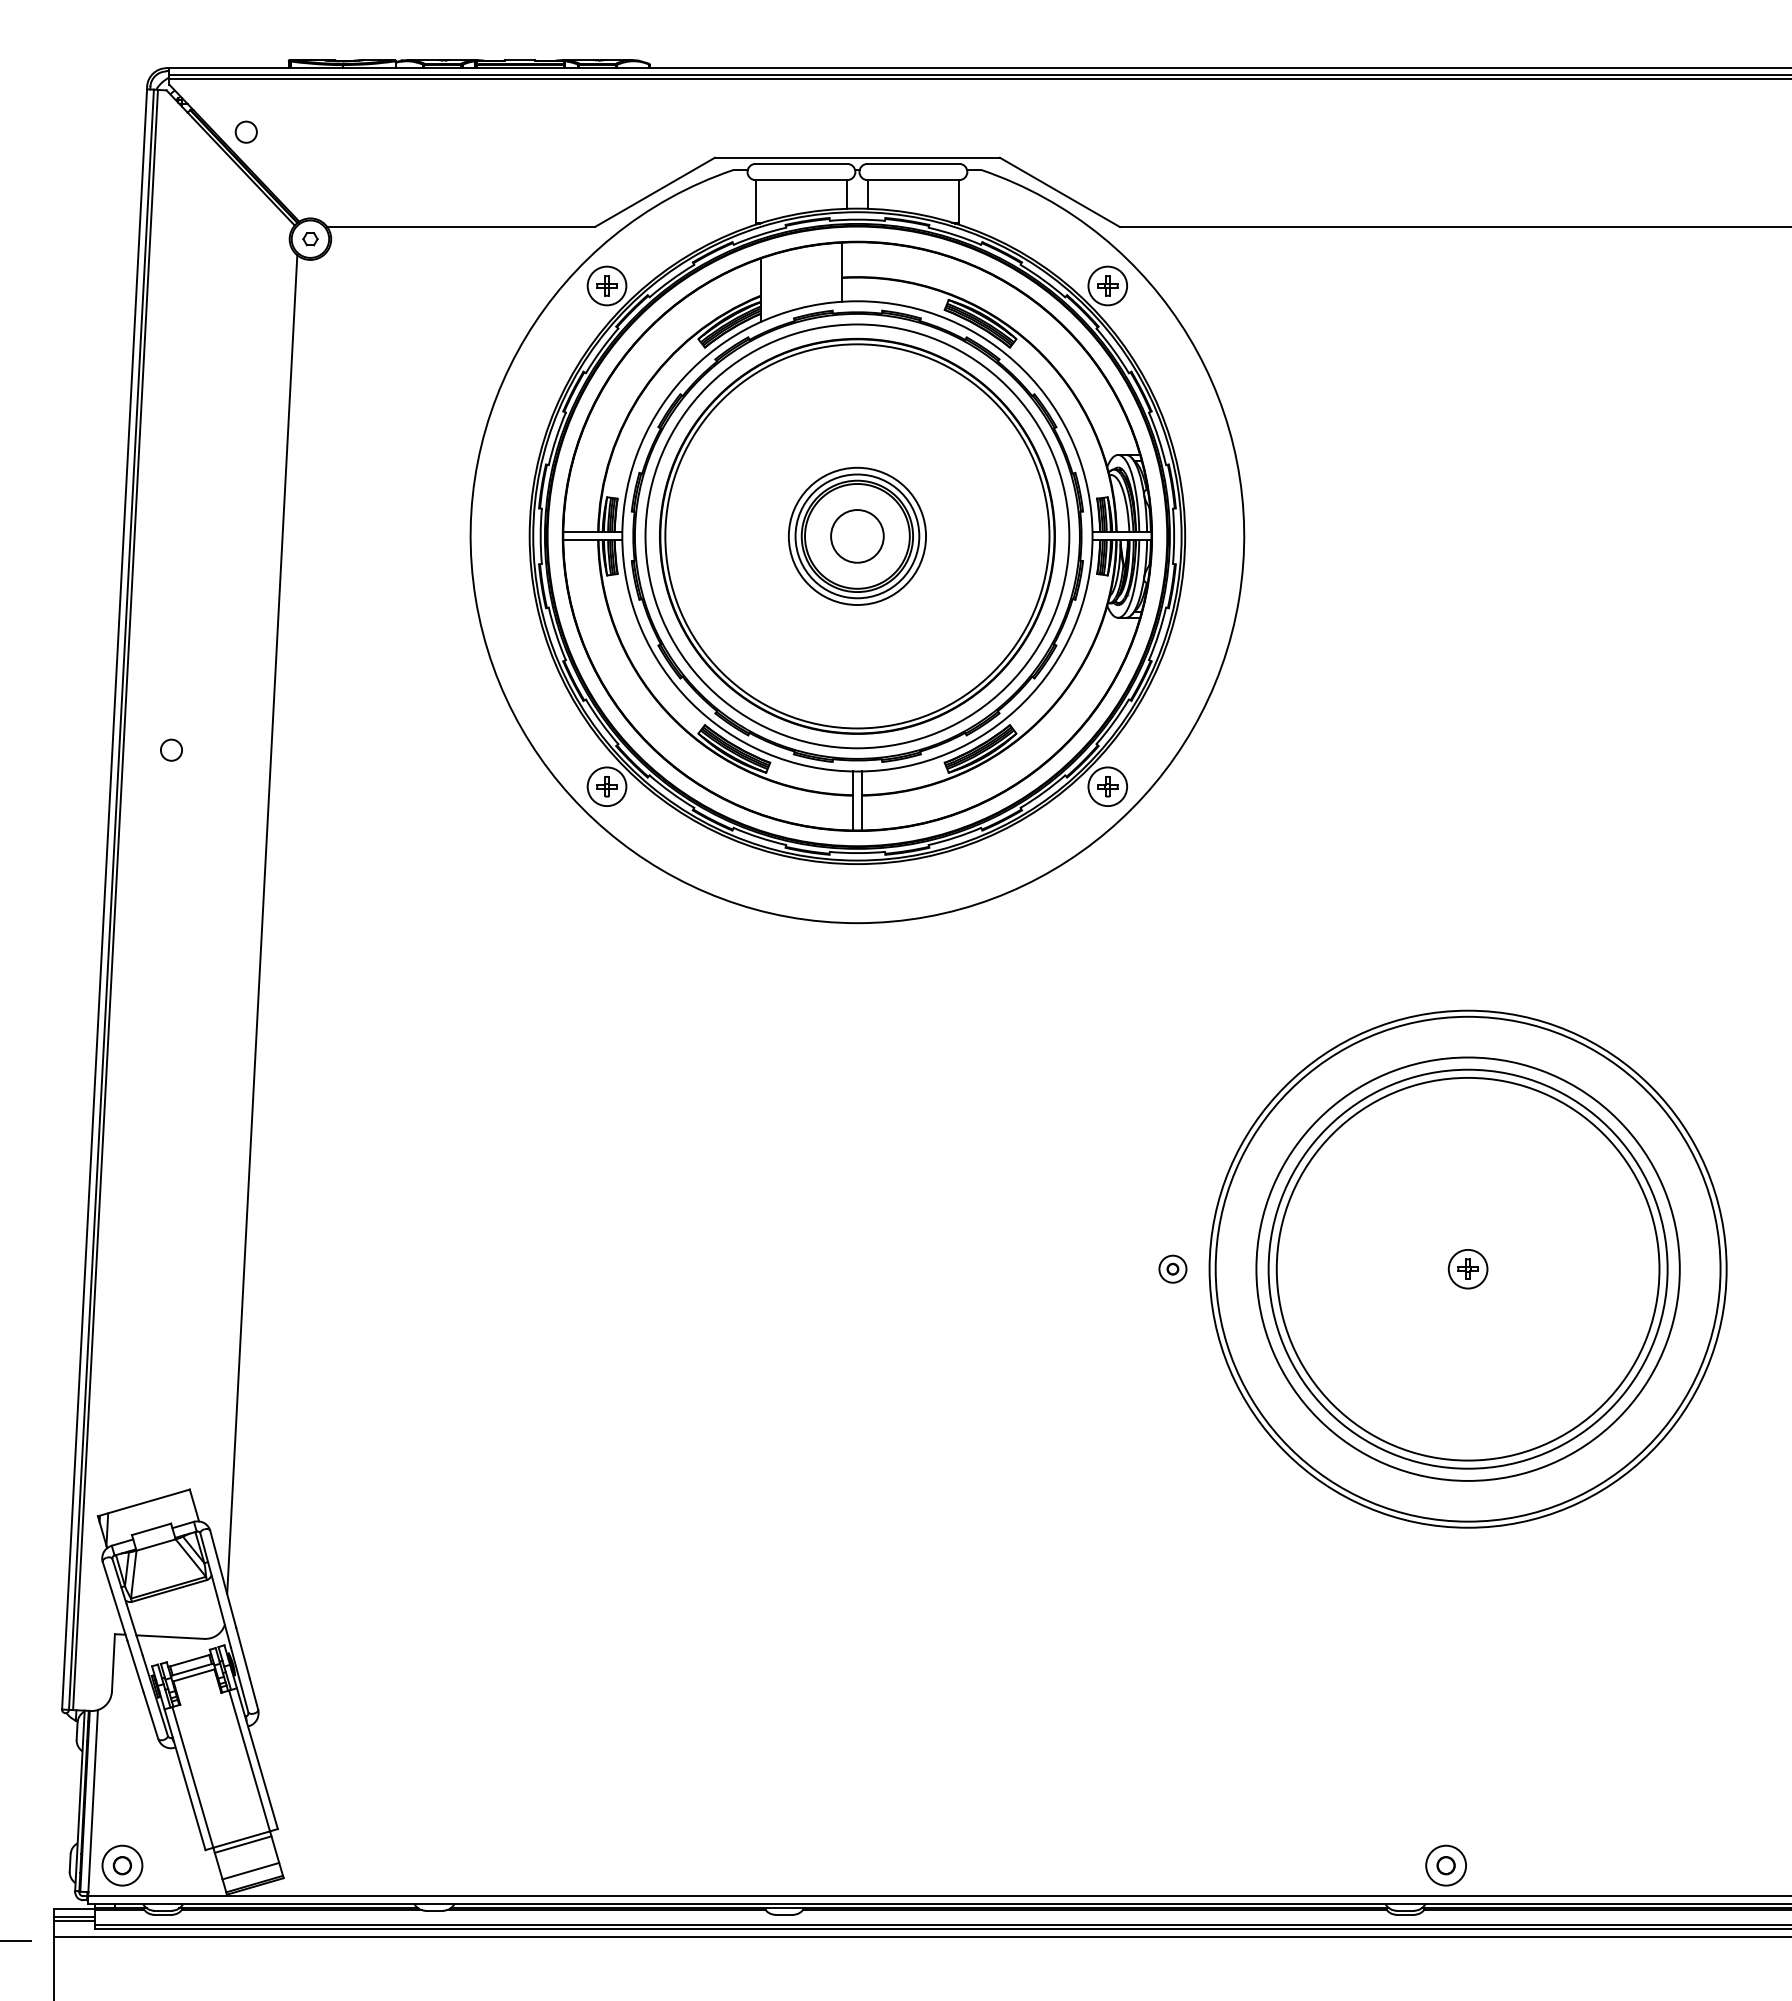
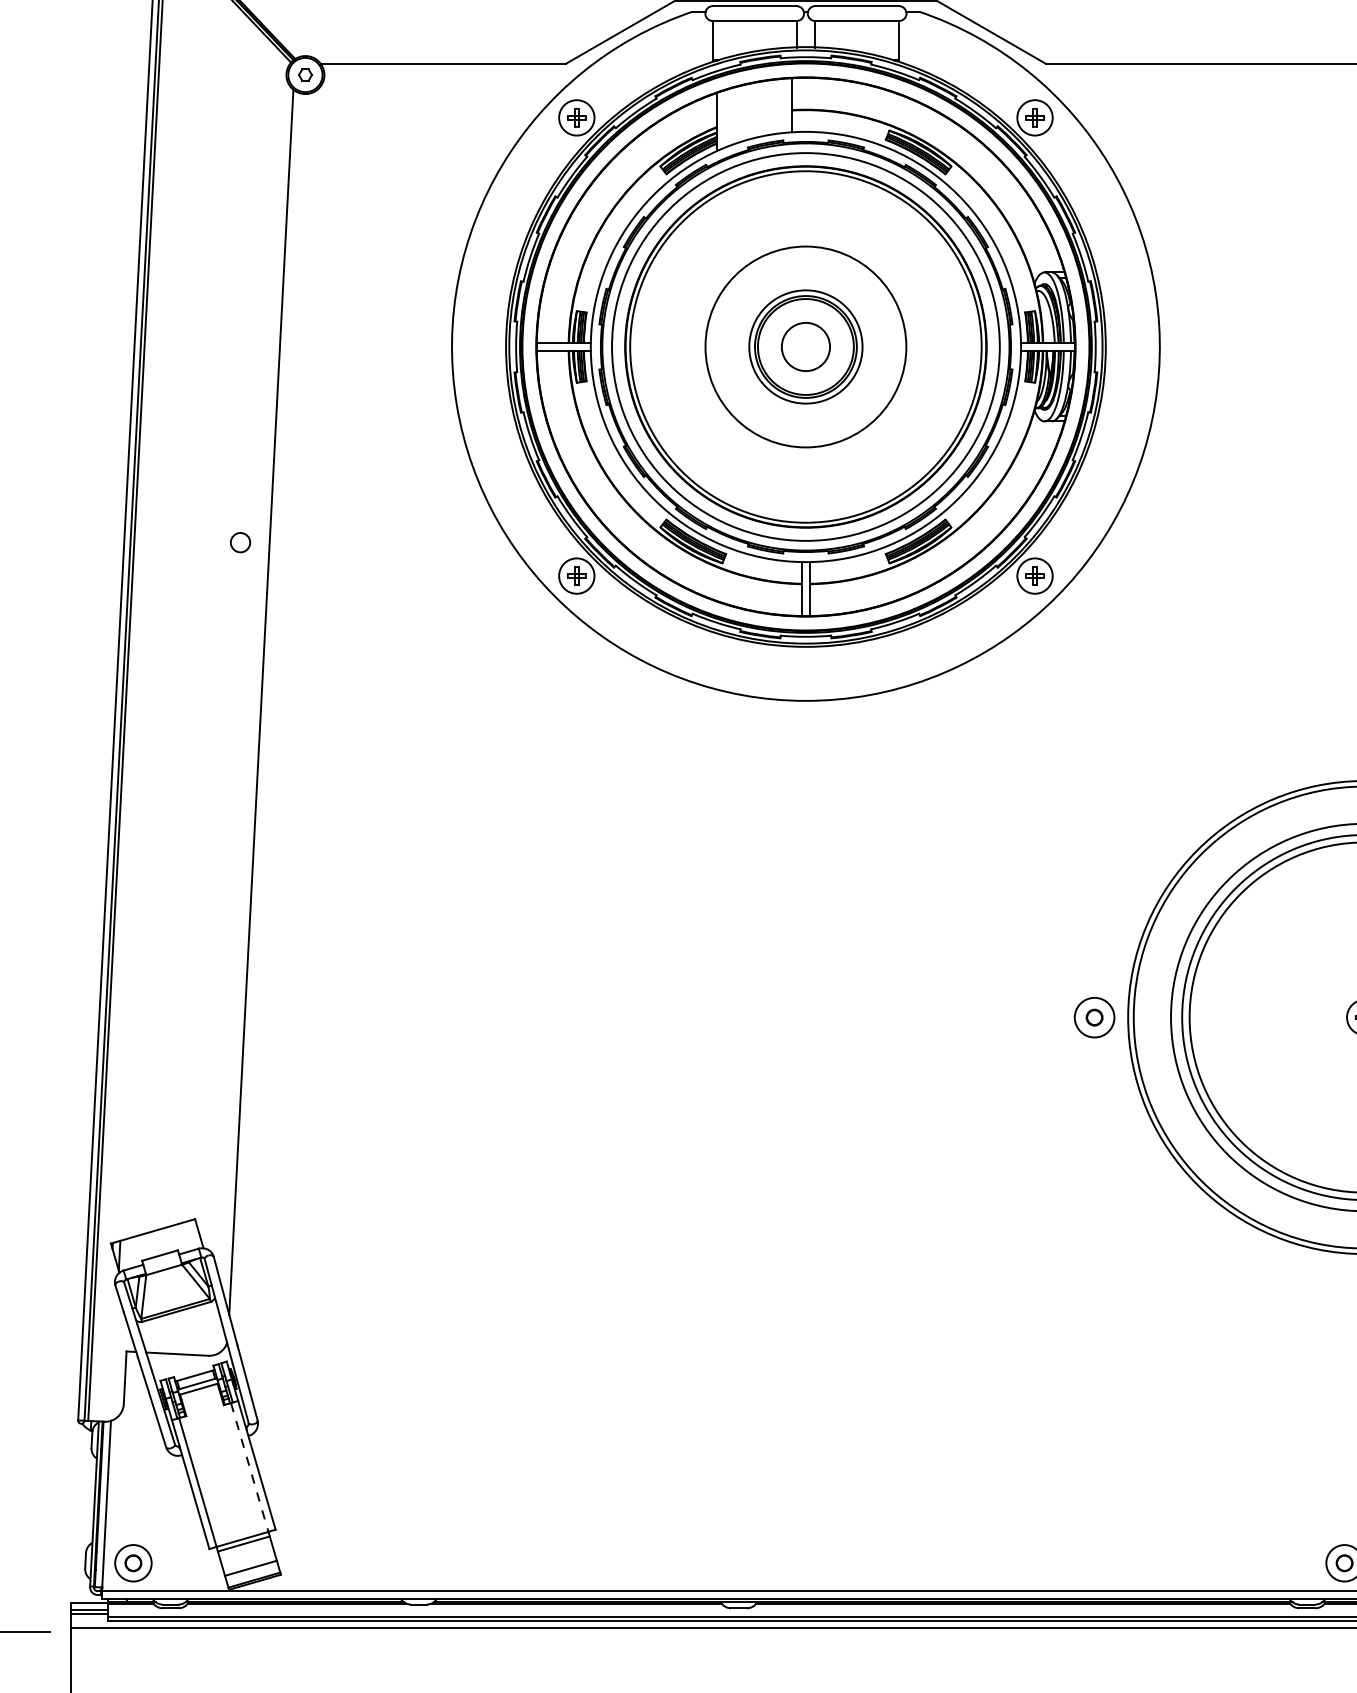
circle: (857, 536) -> (805, 347), size x1.6
circle: (171, 749) -> (240, 541), moved
part: (1172, 1268) -> (1094, 1016), size x1.6
line: (249, 1761) -> (249, 1467), solid -> dashed

